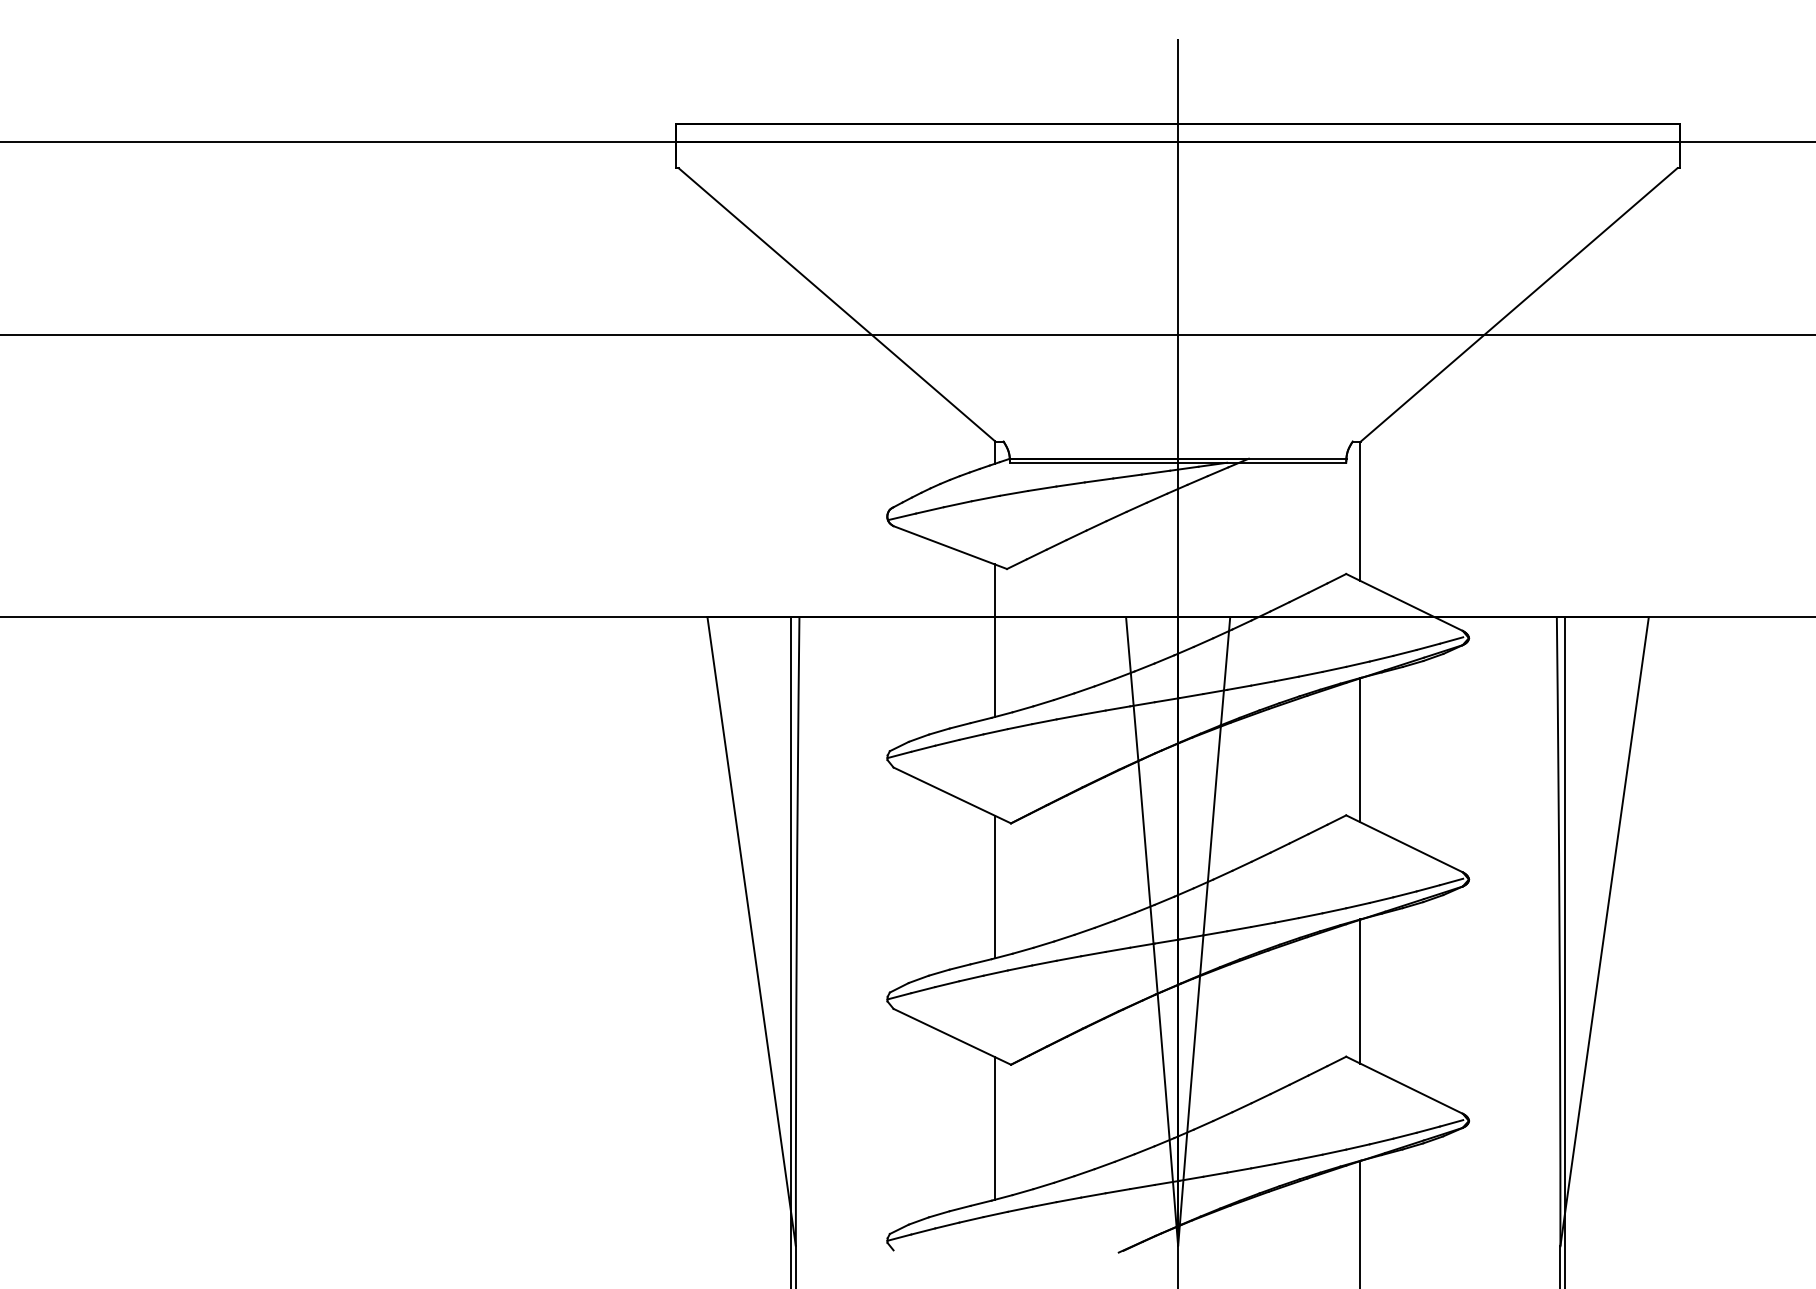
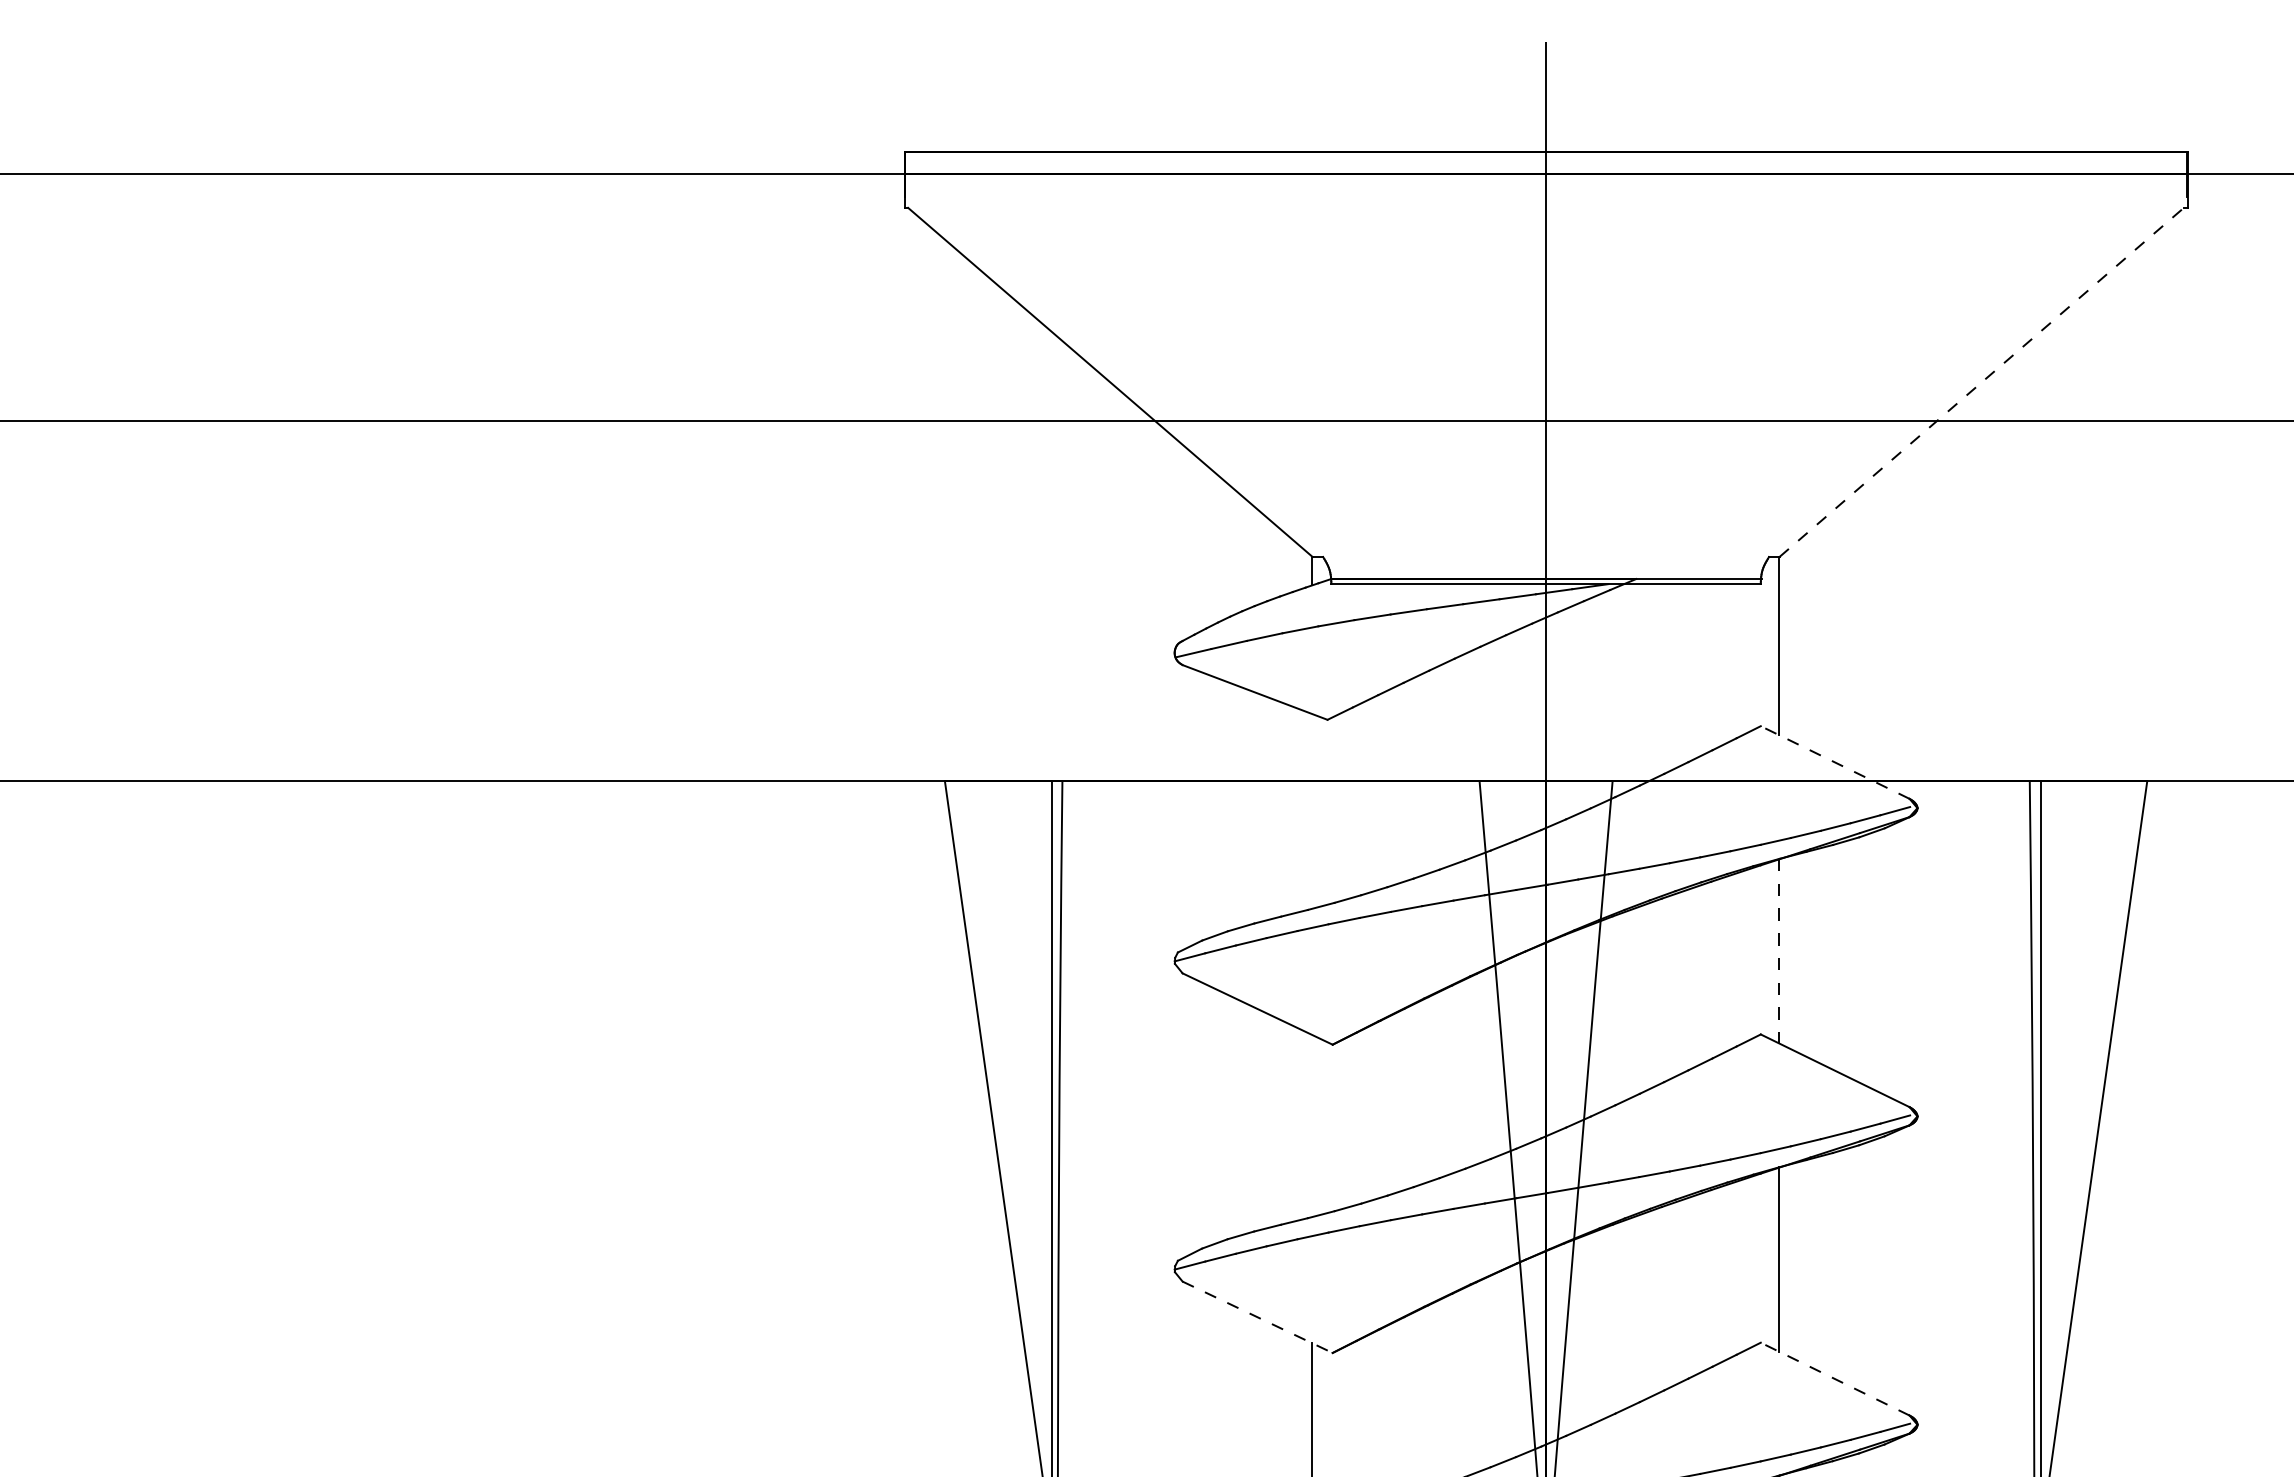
line: (1519, 304) -> (1982, 381), solid -> dashed
line: (1404, 602) -> (1835, 762), solid -> dashed
line: (994, 640) -> (1311, 811), removed
line: (1360, 750) -> (1778, 951), solid -> dashed
line: (994, 886) -> (1311, 1125), removed
line: (952, 1037) -> (1257, 1318), solid -> dashed
line: (1404, 1085) -> (1835, 1379), solid -> dashed

